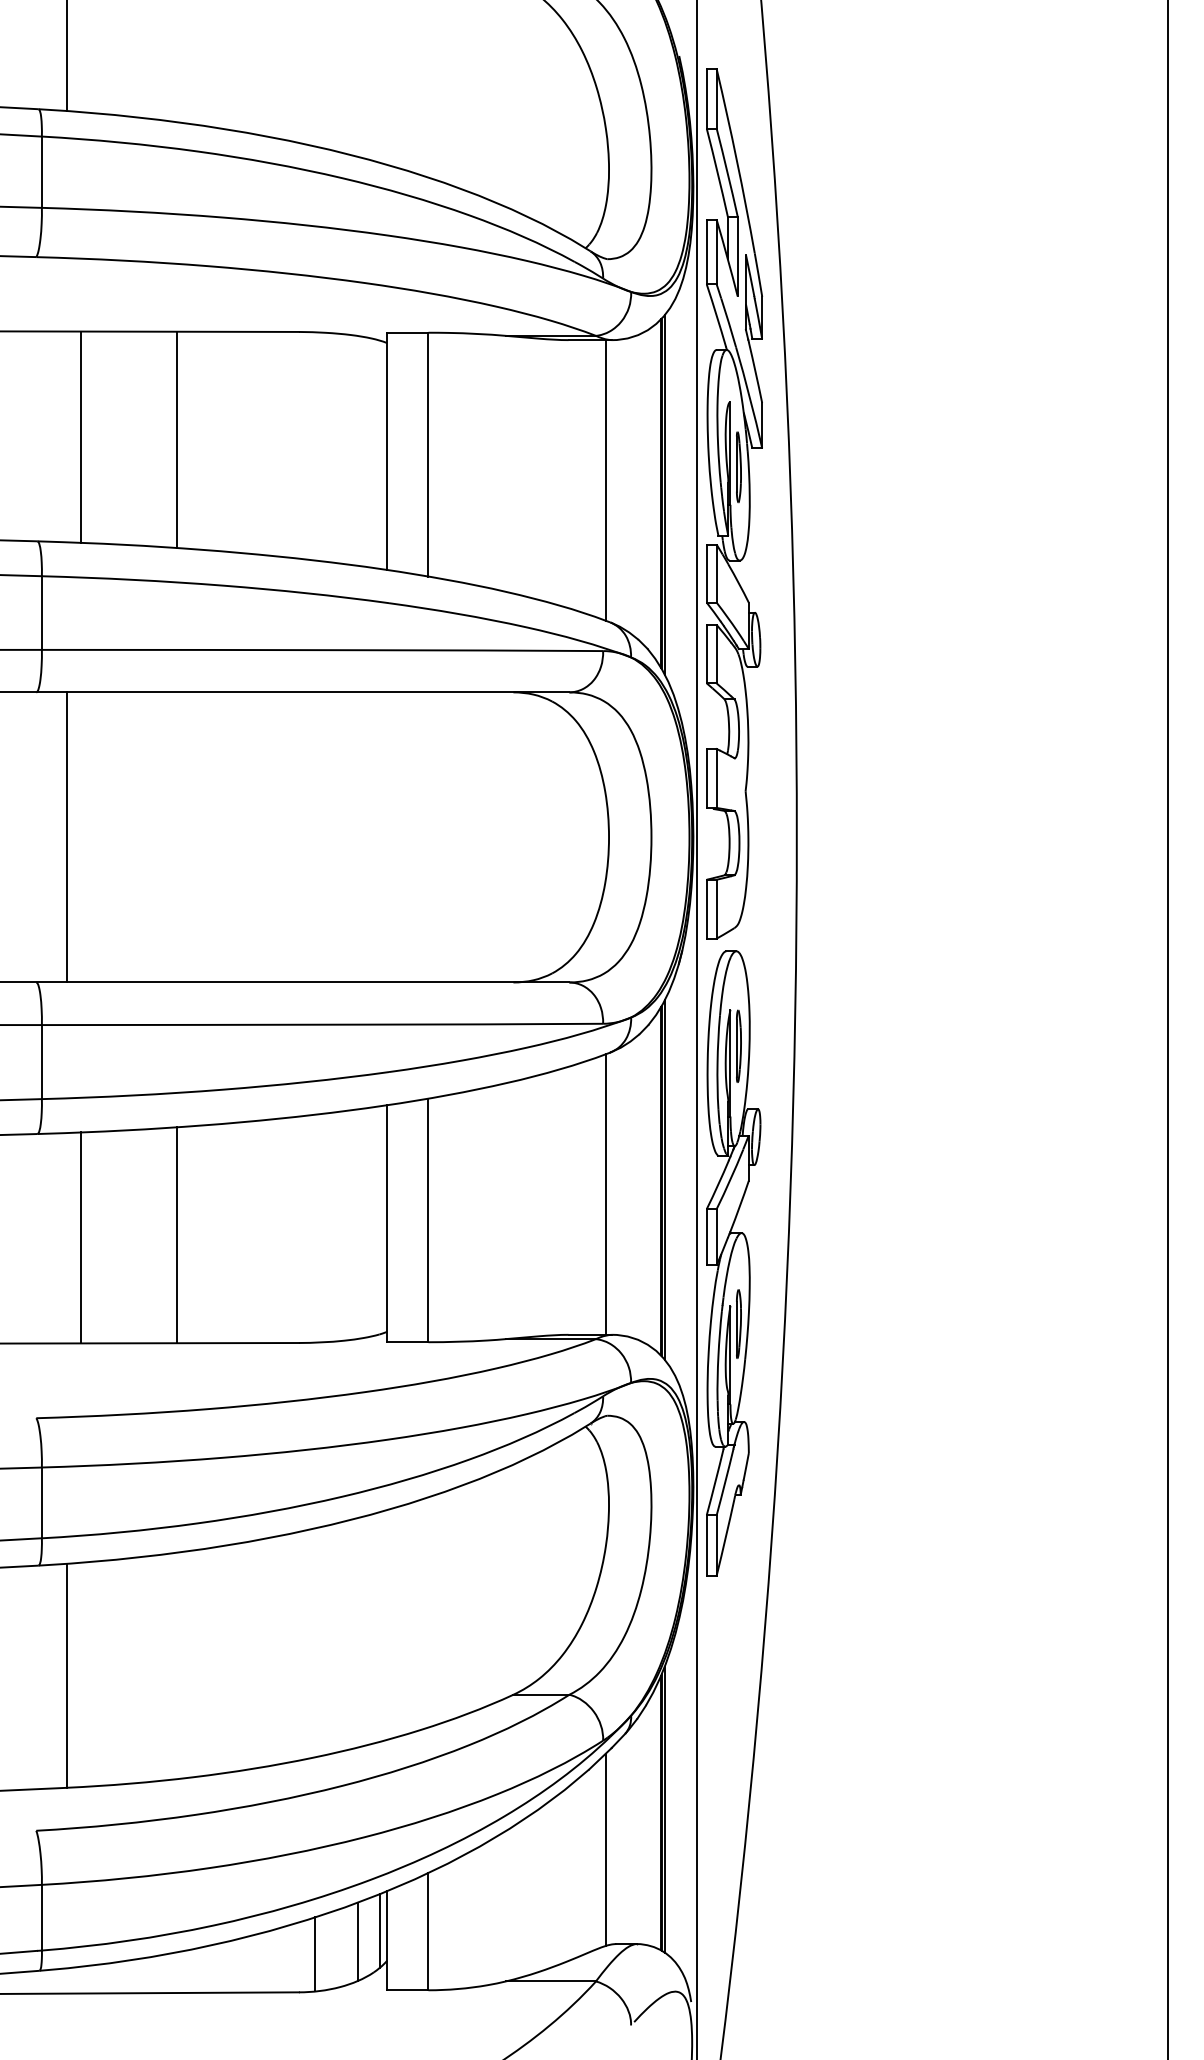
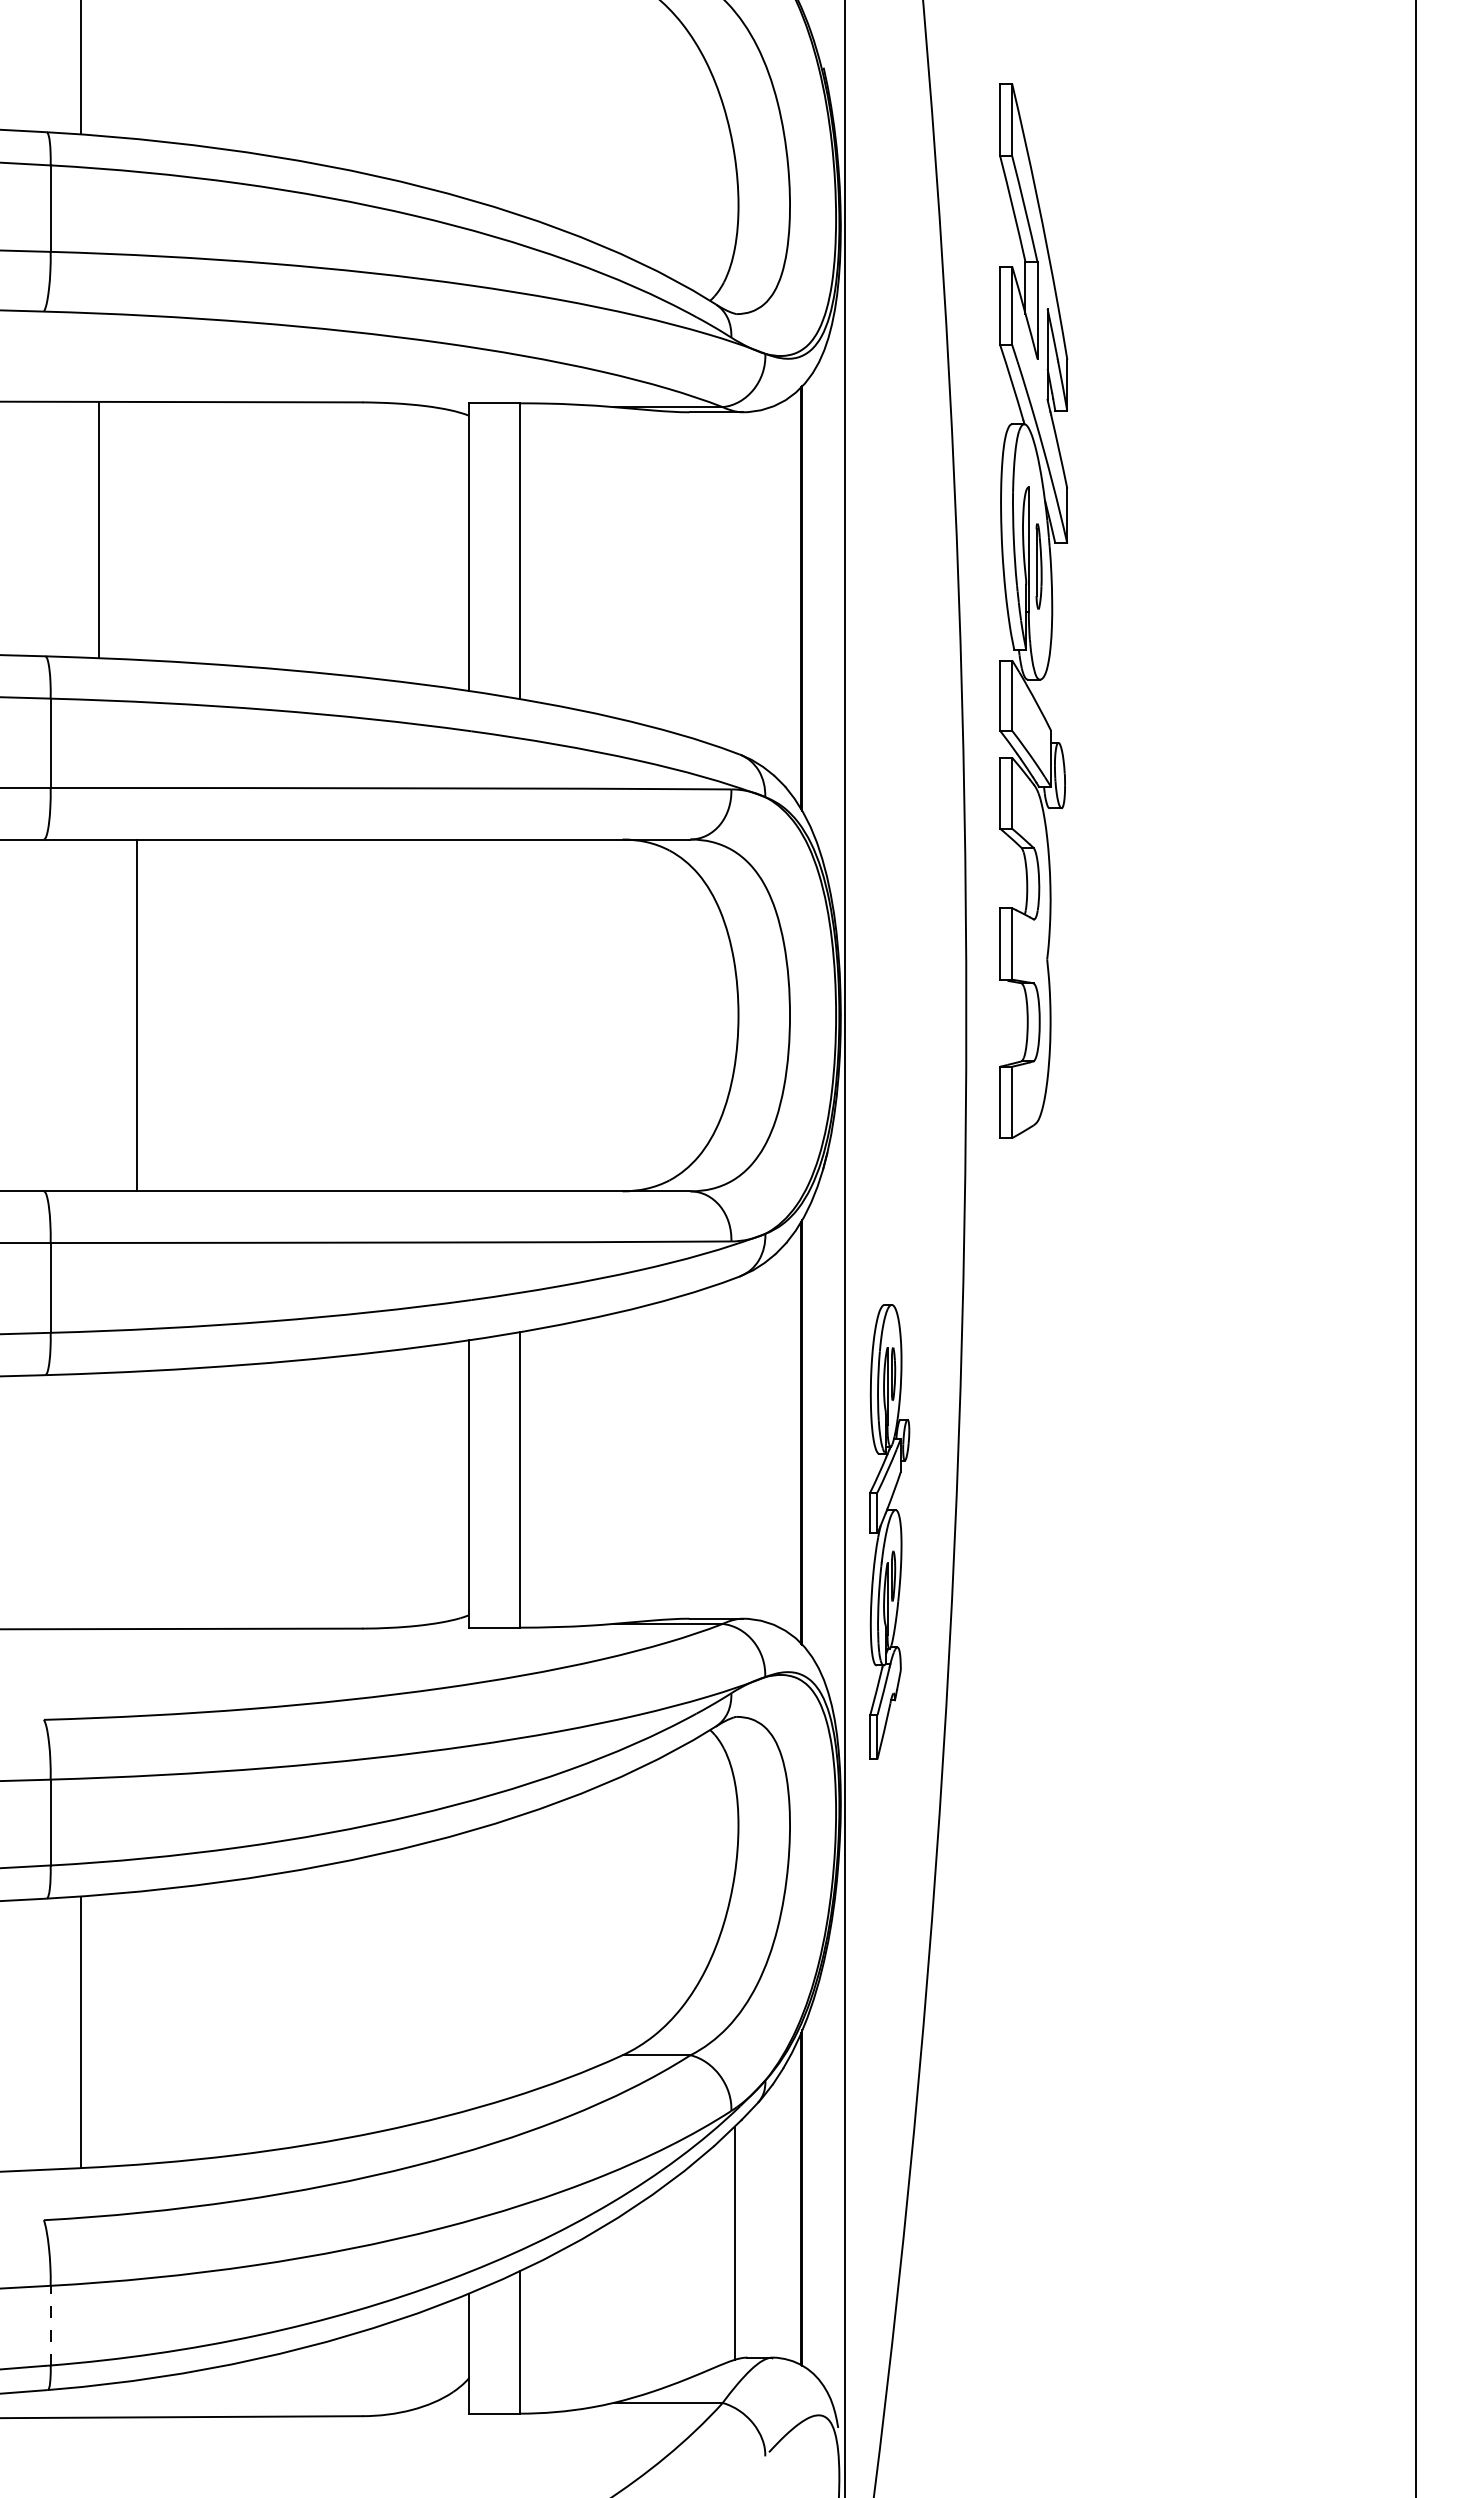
line: (176, 440) -> (214, 533), removed
line: (605, 480) -> (734, 582), removed
line: (665, 494) -> (806, 599), removed
part: (734, 503) -> (1033, 610), moved
line: (66, 837) -> (136, 1015), moved
line: (665, 1179) -> (806, 1430), removed
line: (605, 1194) -> (734, 1448), removed
line: (176, 1234) -> (214, 1497), removed
line: (81, 1238) -> (98, 1501), removed
part: (733, 1262) -> (889, 1531), size x0.6
line: (665, 1809) -> (806, 2194), removed
line: (41, 1917) -> (50, 2325), solid -> dashed
line: (379, 1930) -> (460, 2341), removed
line: (357, 1941) -> (433, 2354), removed
line: (315, 1954) -> (382, 2370), removed

